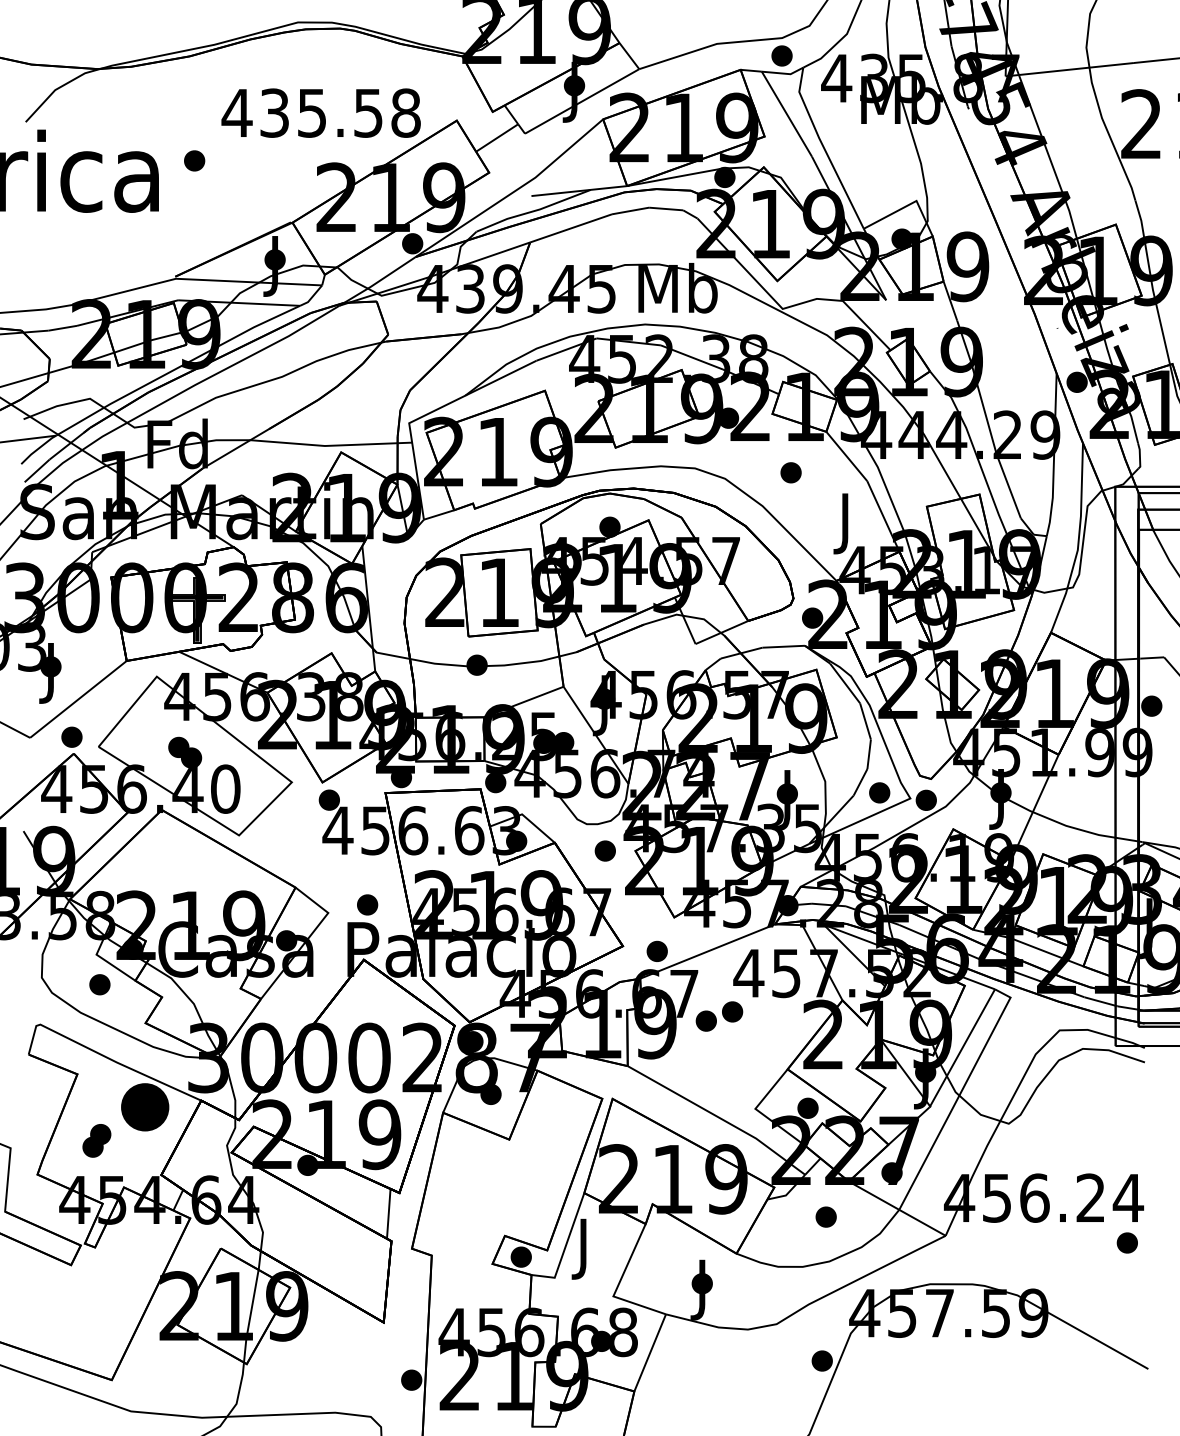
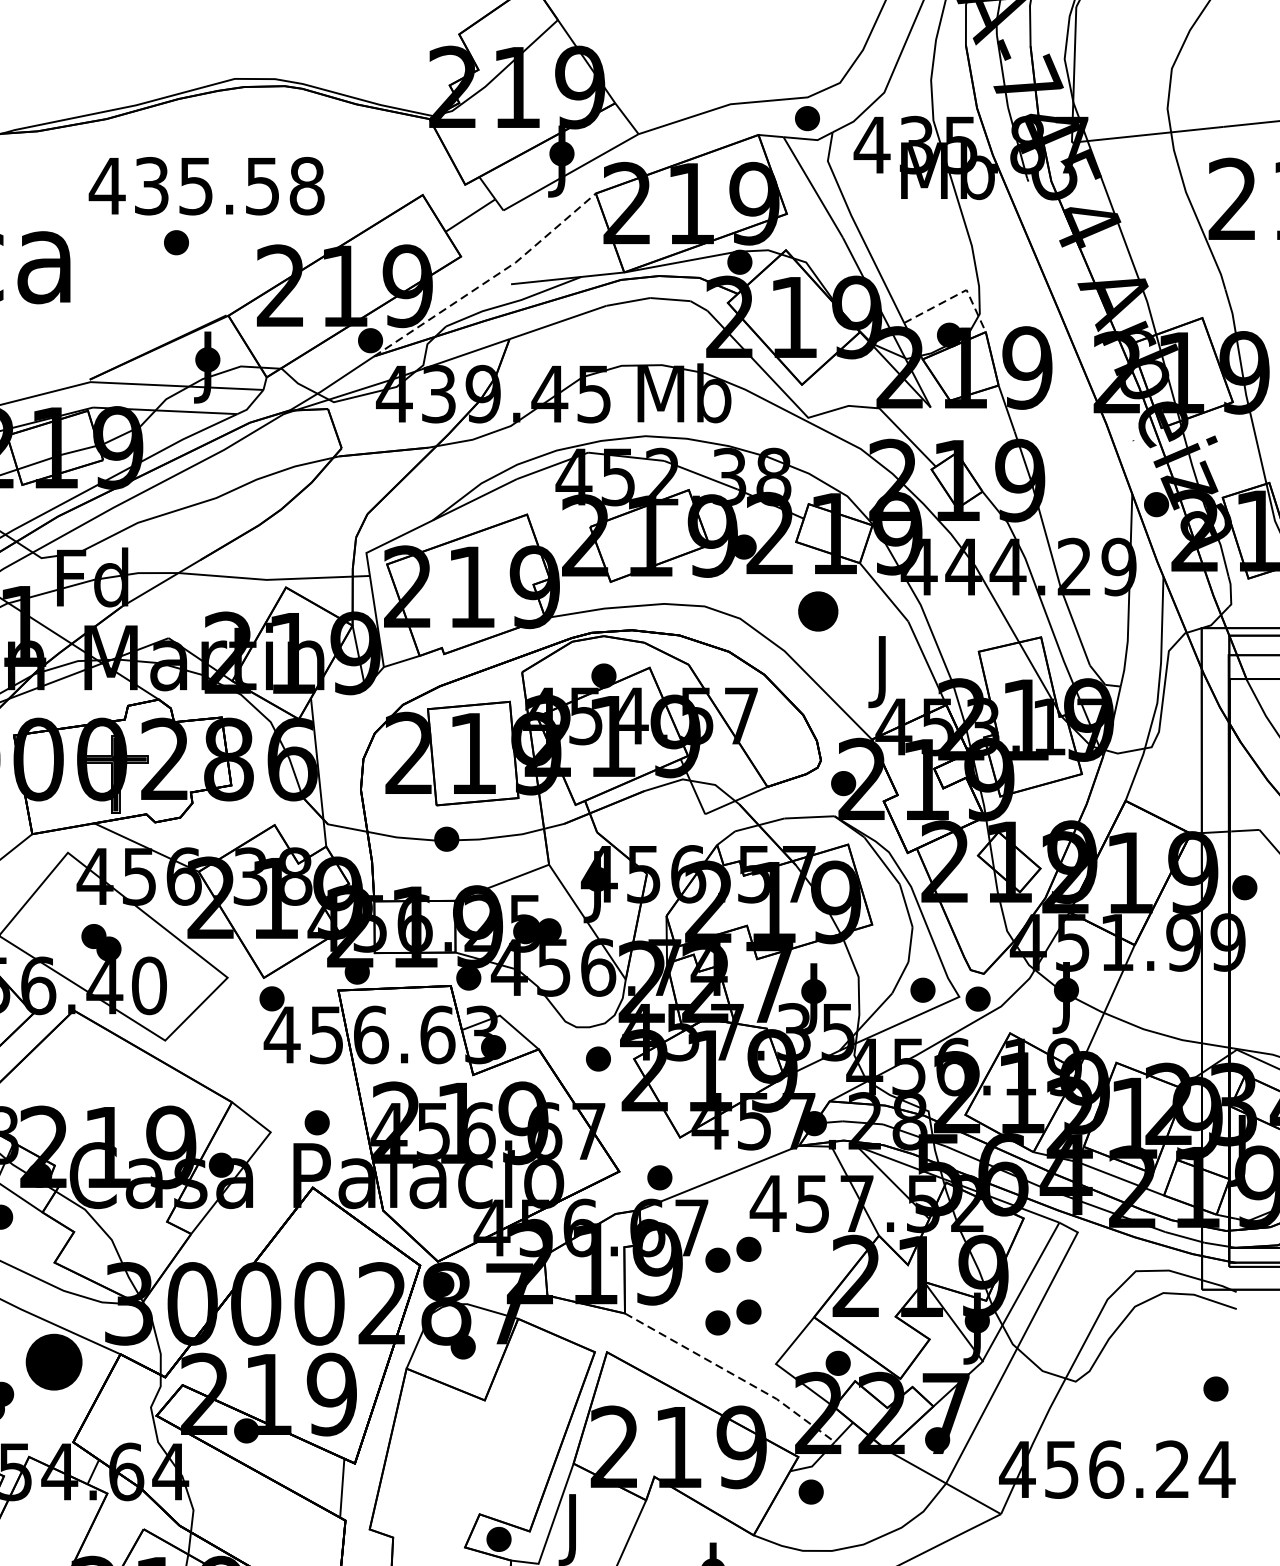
text: (320, 112) -> (205, 185), moved
part: (194, 160) -> (176, 242), moved
line: (513, 191) -> (489, 278), solid -> dashed
line: (908, 205) -> (957, 295), solid -> dashed
part: (790, 472) -> (817, 611), size x1.6
part: (719, 1069) -> (733, 1317), added
line: (719, 1117) -> (733, 1374), solid -> dashed
part: (825, 1216) -> (810, 1491), moved
part: (1126, 1242) -> (1214, 1388), moved

